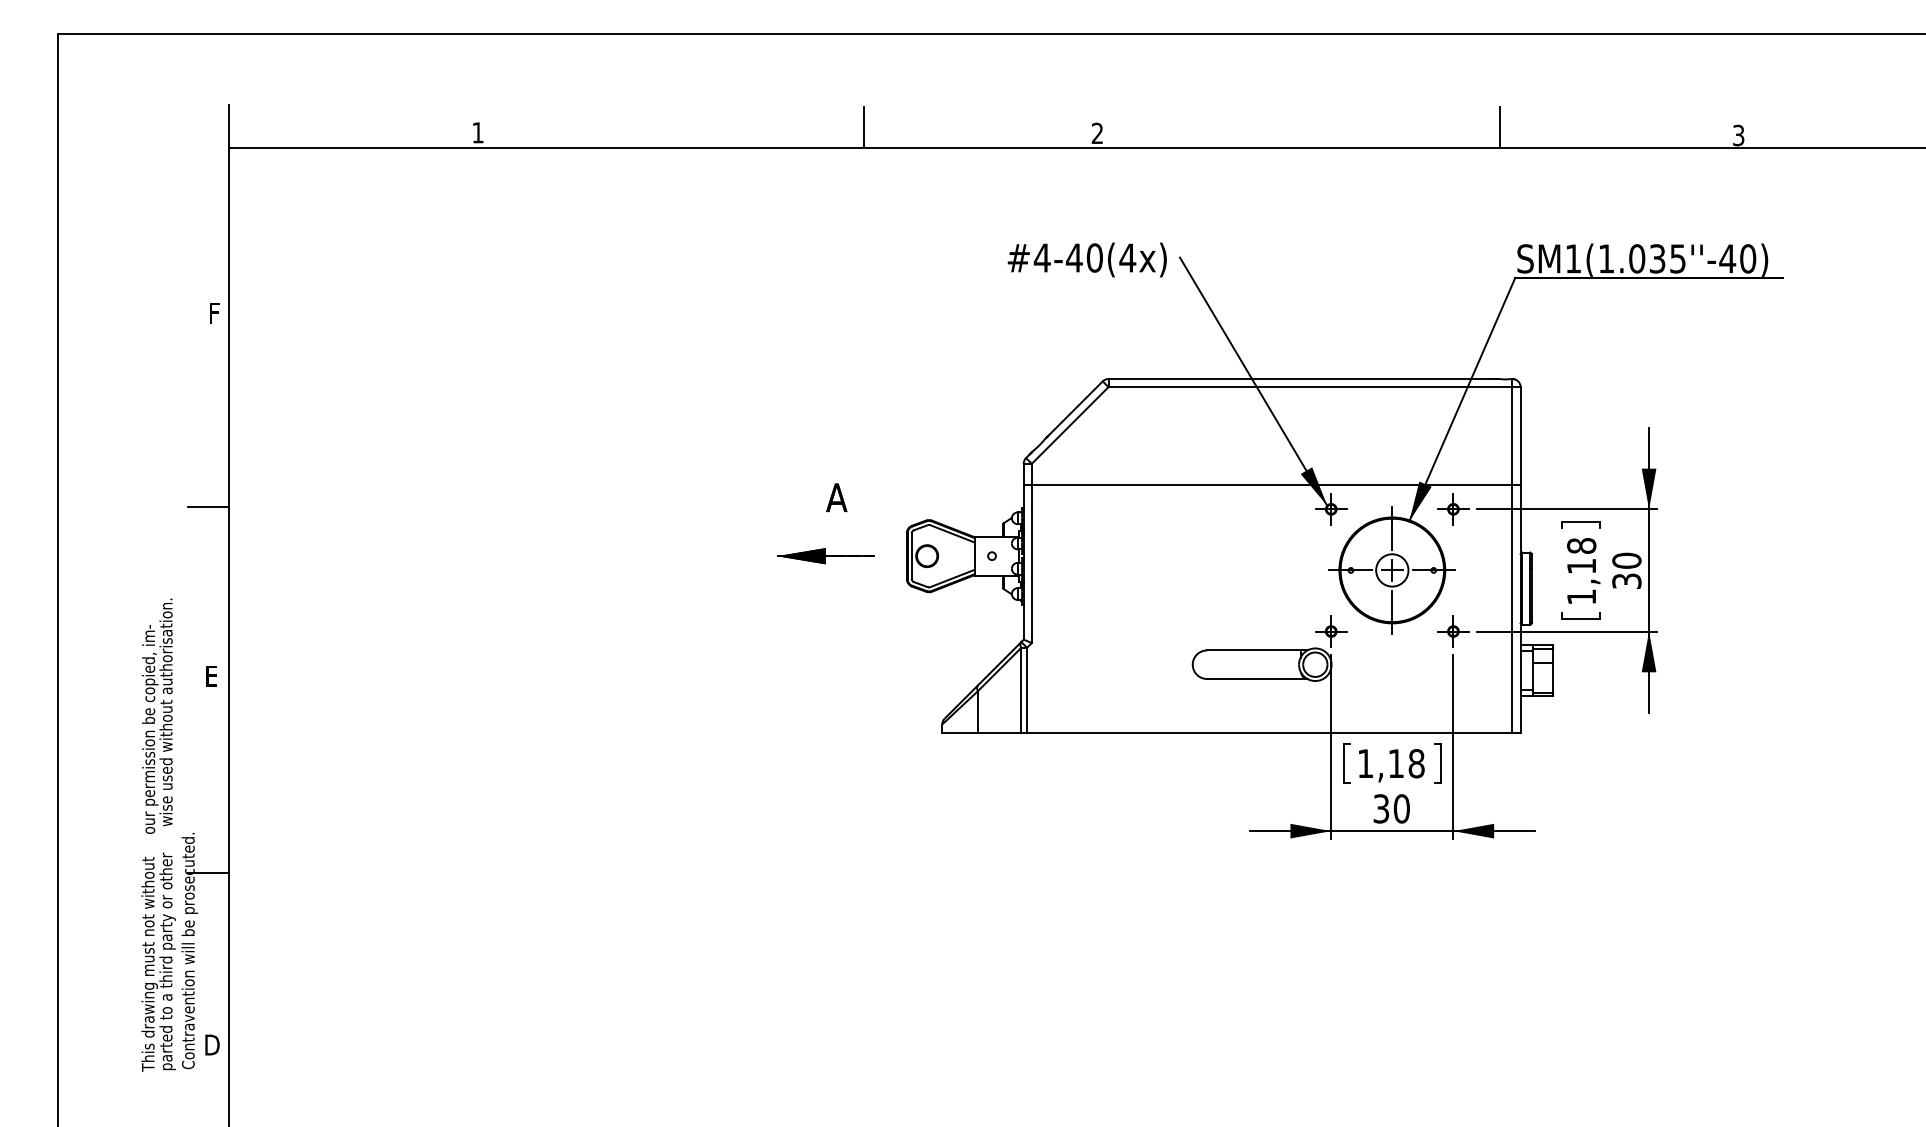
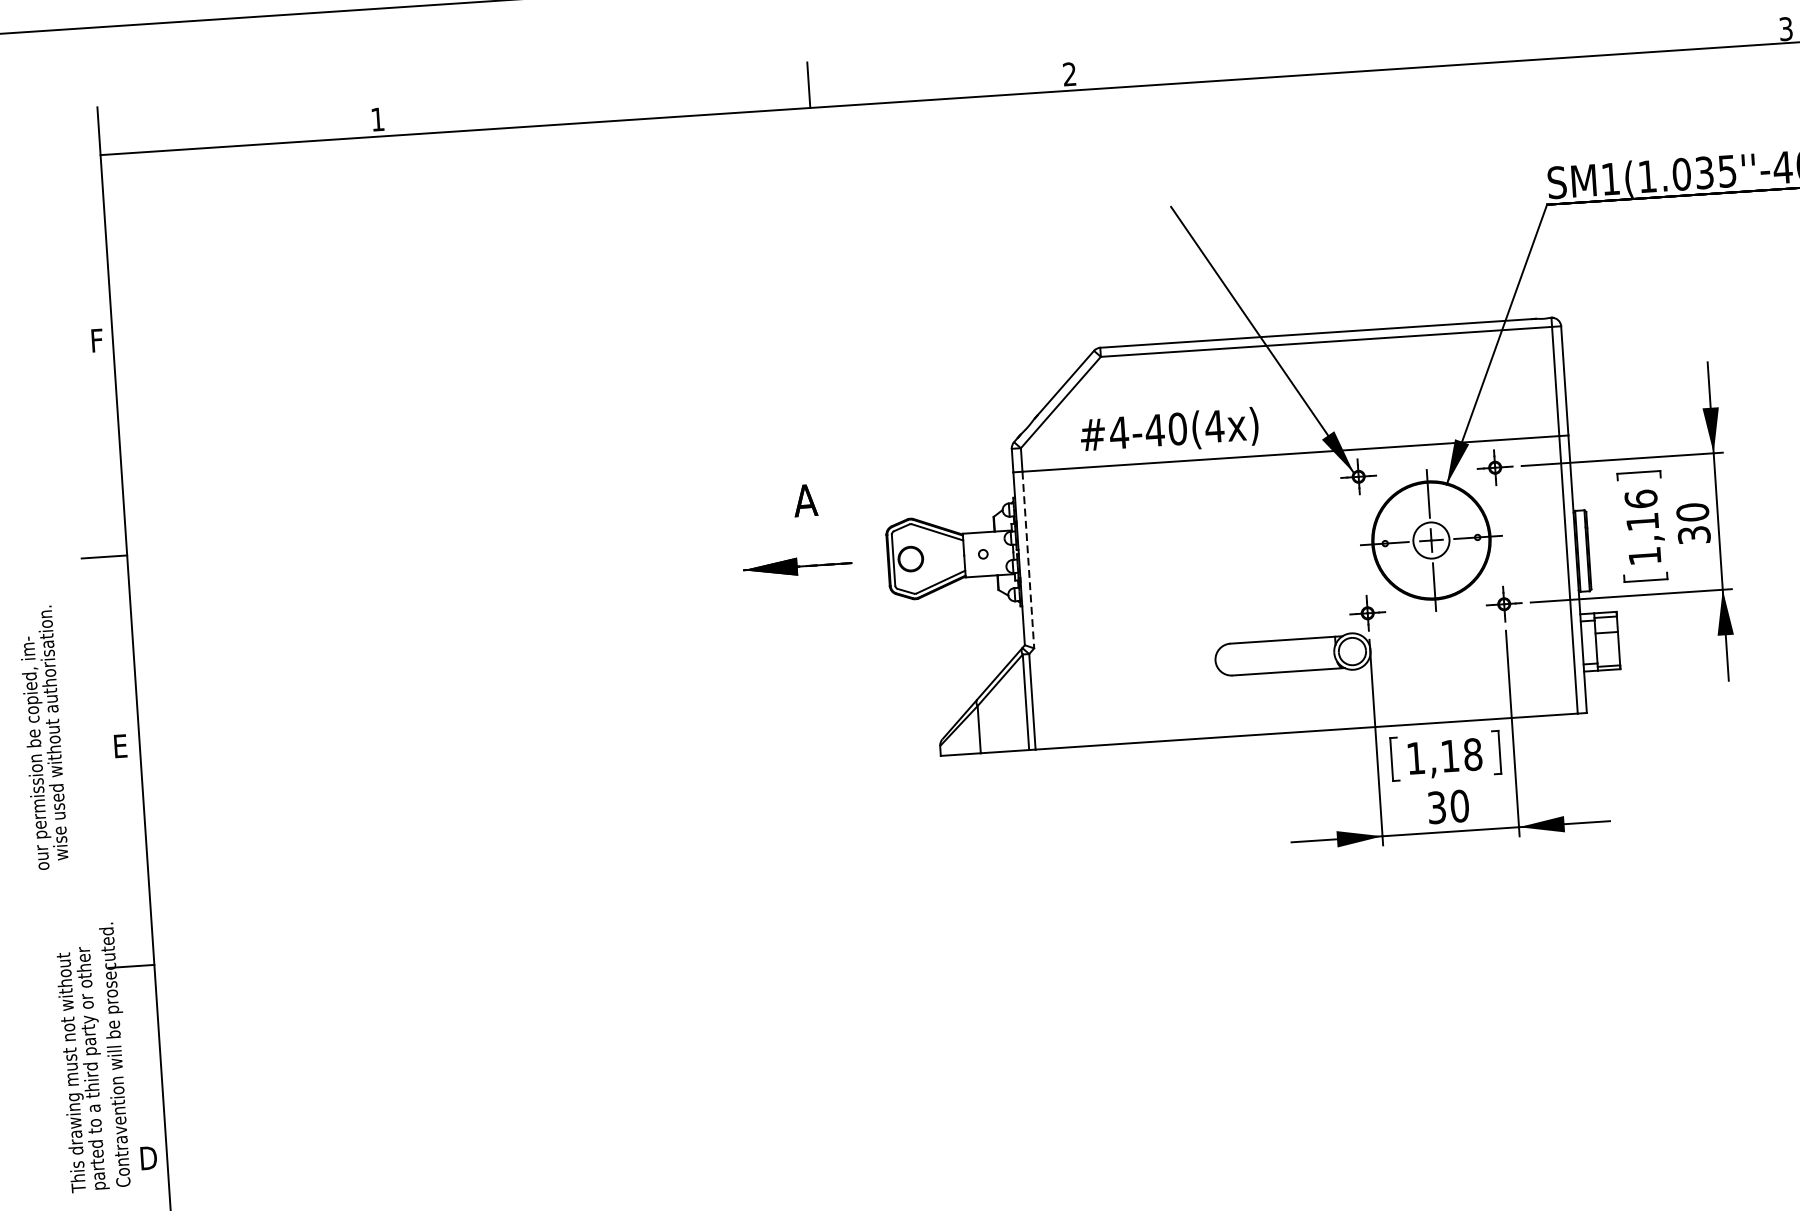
line: (1499, 127) -> (1518, 37), removed
text: (1086, 259) -> (1168, 431), moved
text: (1581, 545) -> (1640, 498), 1,18 -> 1,16
line: (1031, 564) -> (1028, 560), solid -> dashed
text: (157, 715) -> (43, 737), moved

